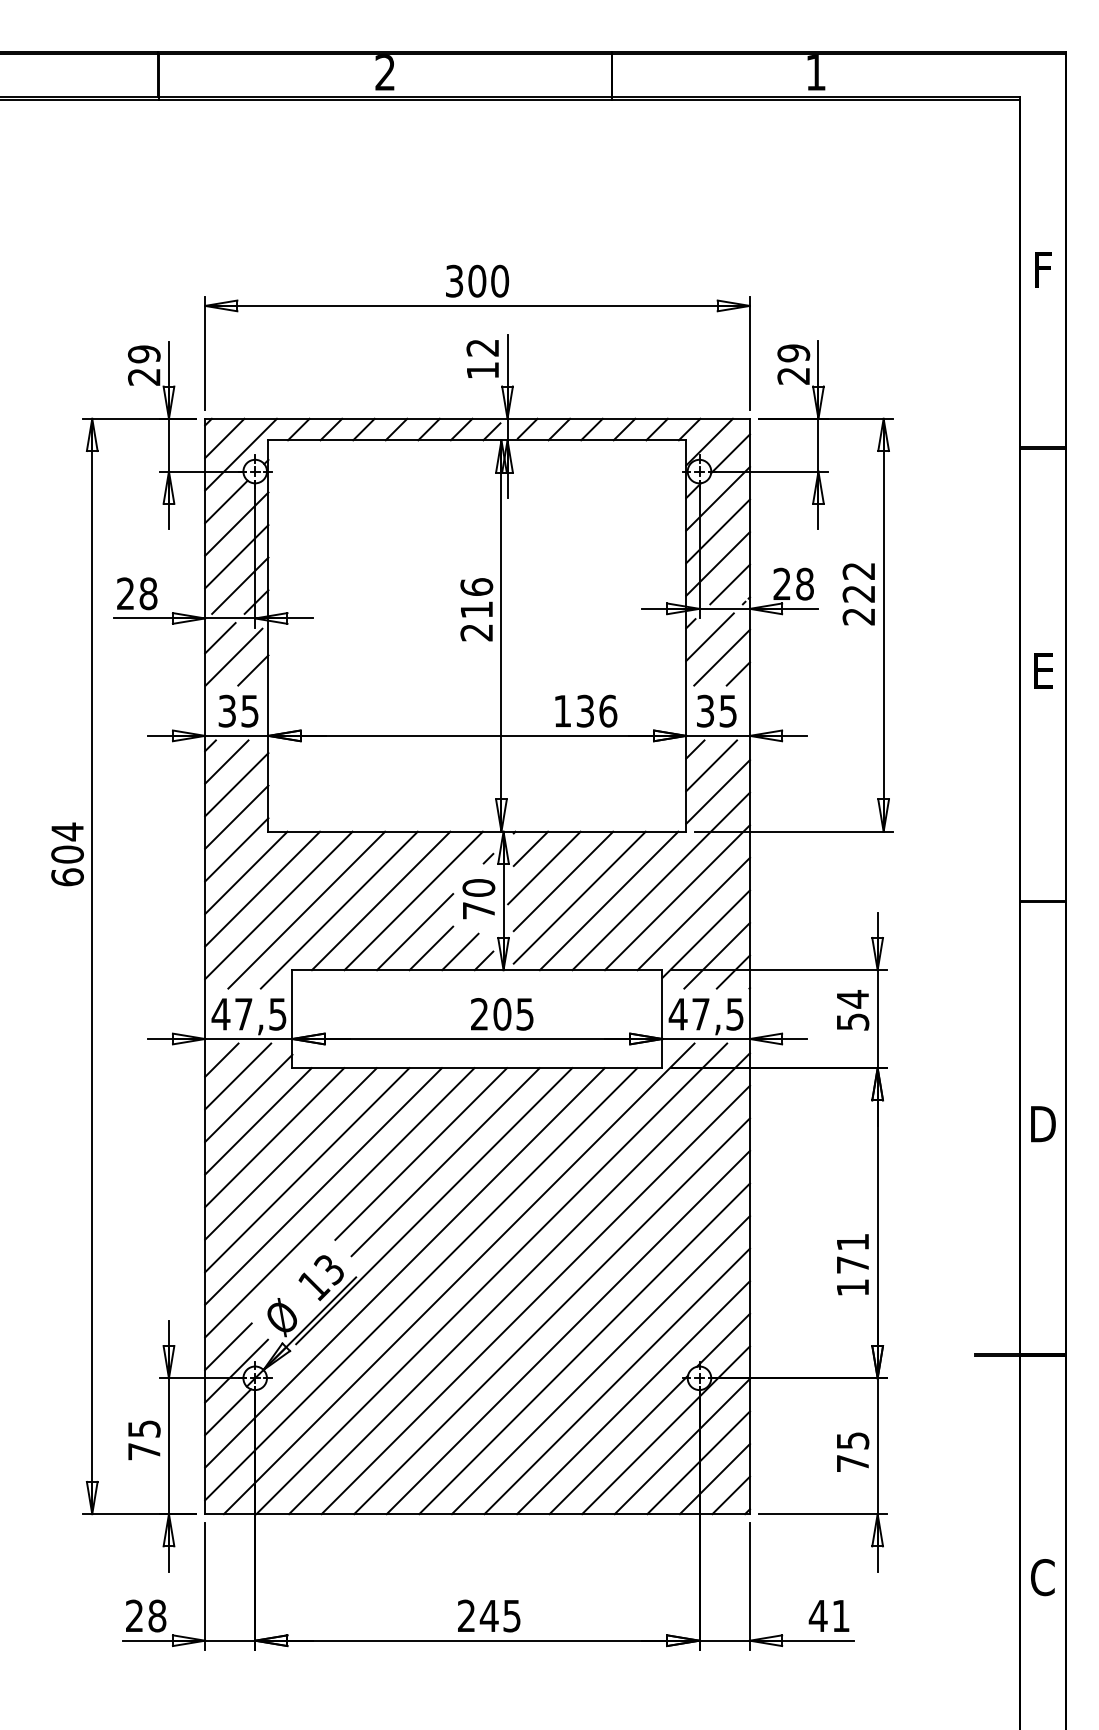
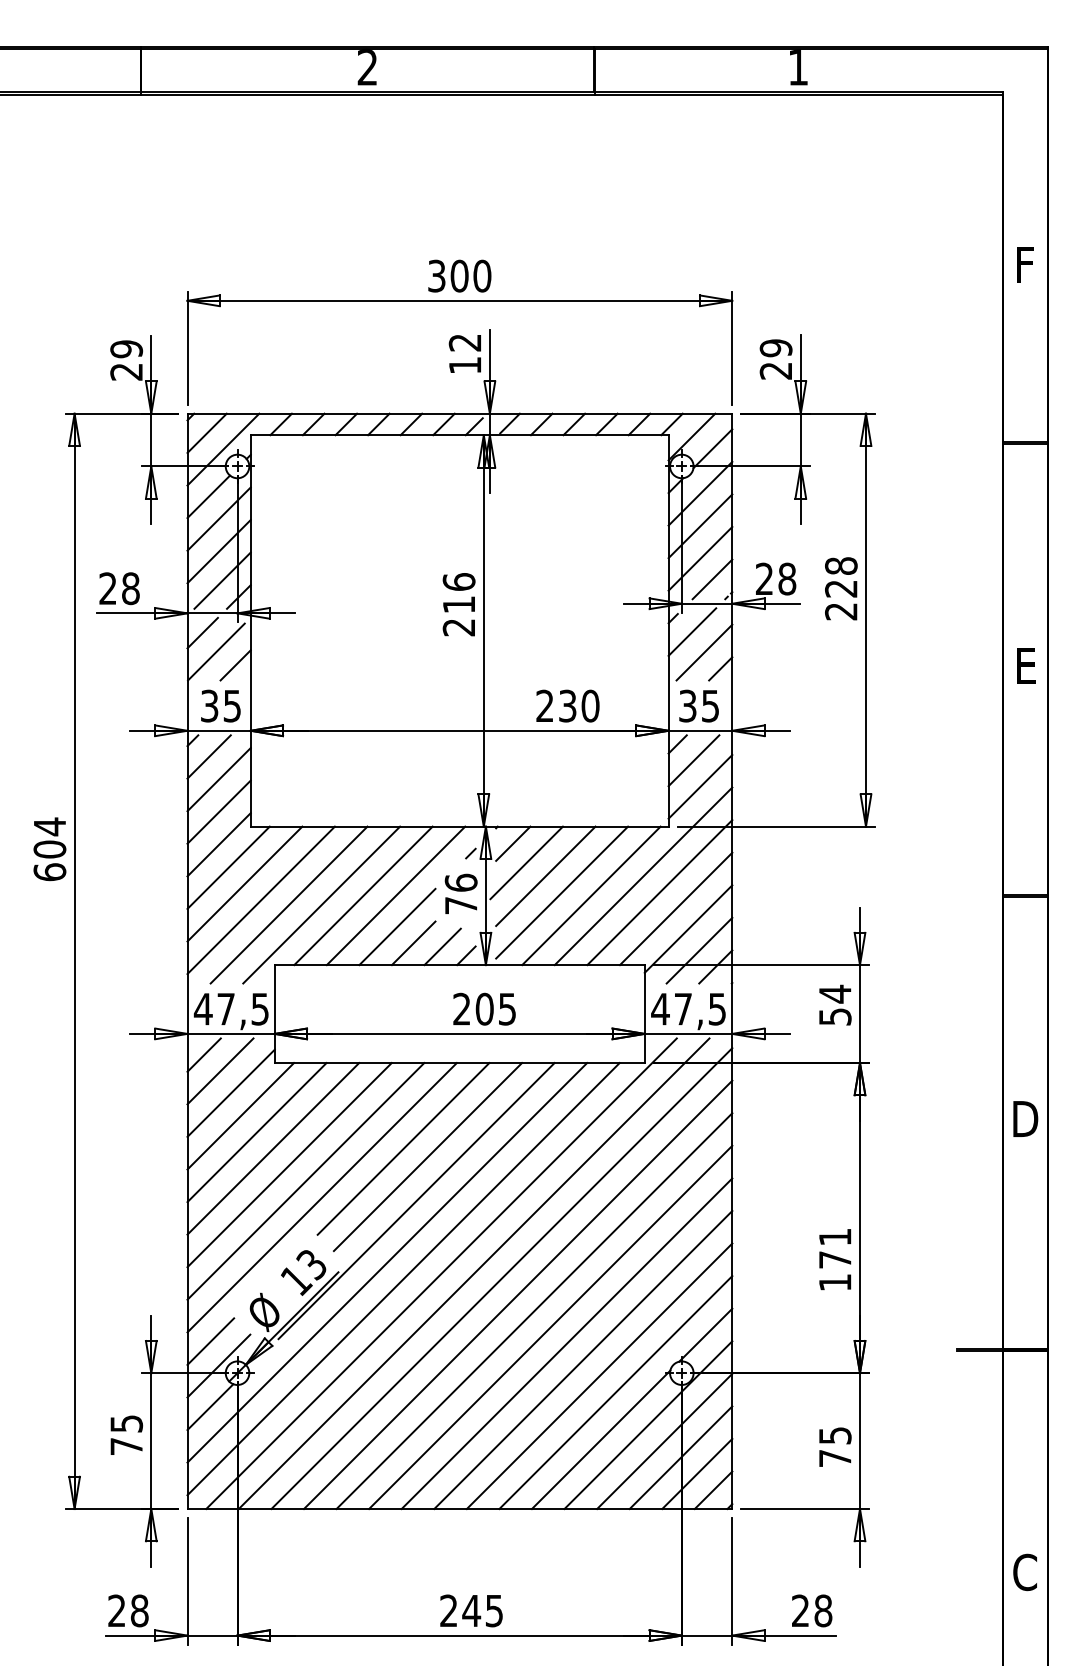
text: (858, 571) -> (840, 566), 222 -> 228
text: (585, 710) -> (567, 705), 136 -> 230
text: (478, 887) -> (460, 882), 70 -> 76
text: (828, 1615) -> (810, 1610), 41 -> 28

